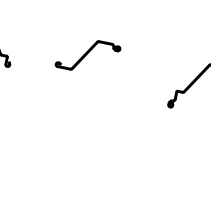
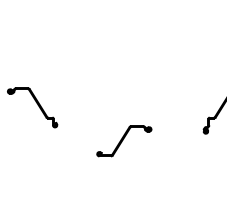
part: (88, 56) -> (124, 141), moved

